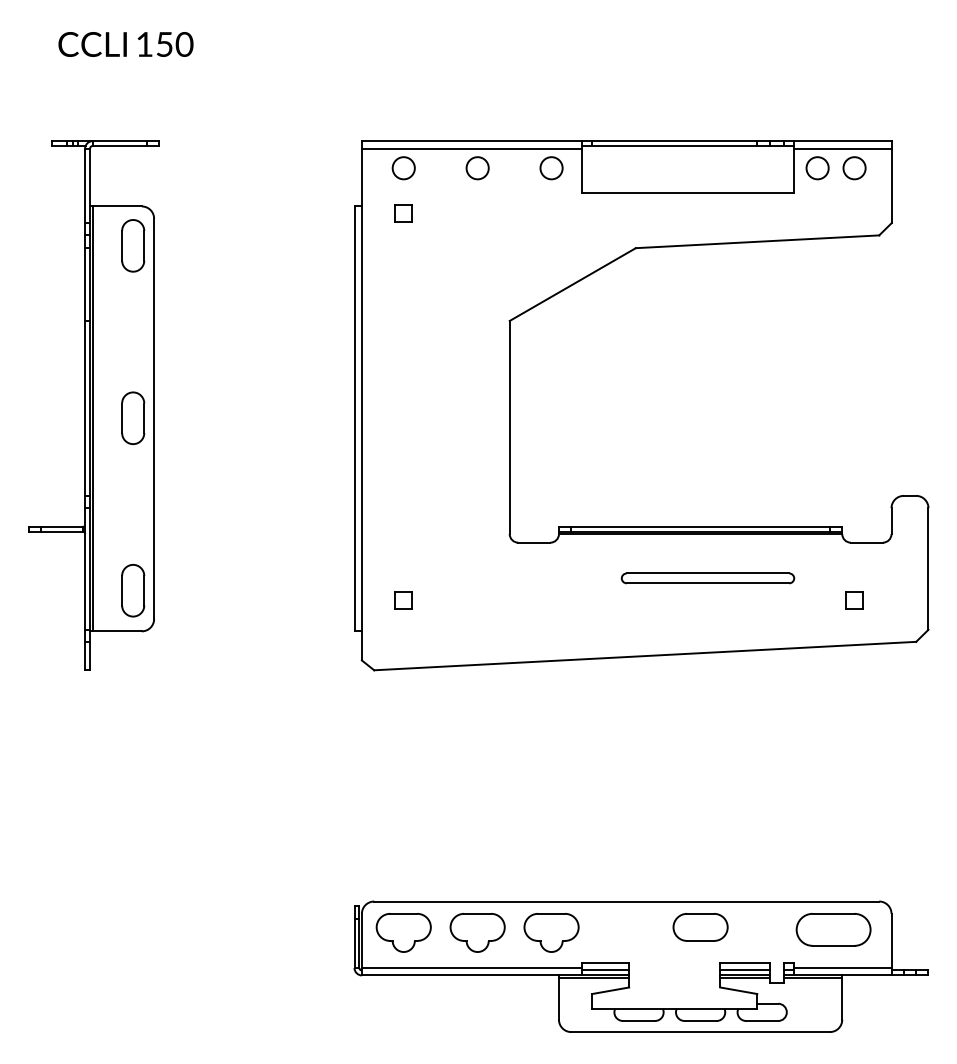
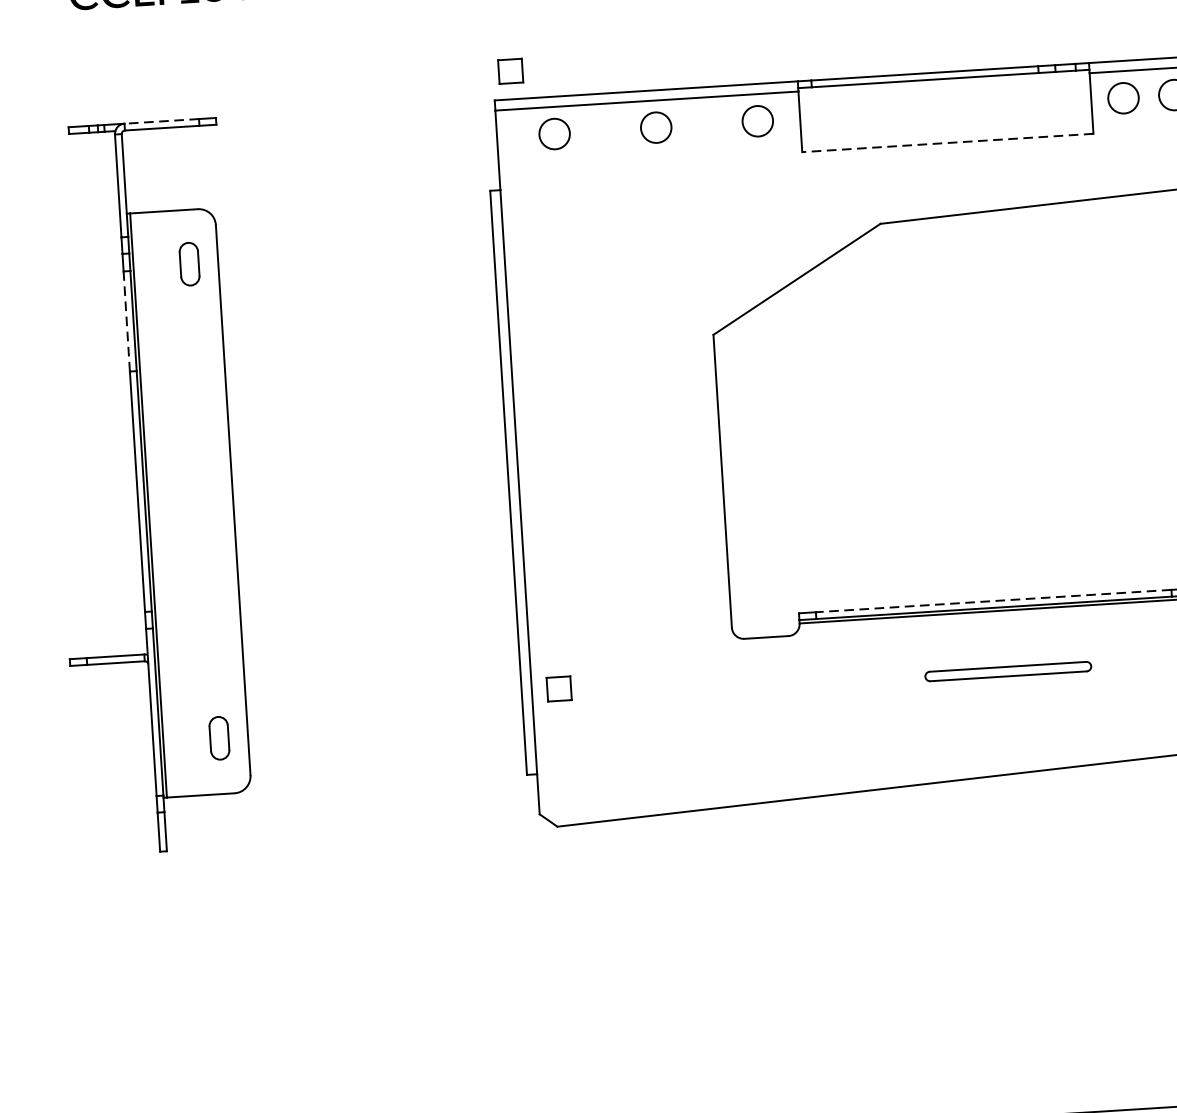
line: (119, 141) -> (161, 121), solid -> dashed
line: (688, 192) -> (948, 142), solid -> dashed
part: (403, 213) -> (510, 70), moved
part: (133, 245) -> (189, 263), size x0.6
line: (85, 284) -> (127, 321), solid -> dashed
part: (133, 417) -> (204, 500), removed
line: (700, 526) -> (993, 600), solid -> dashed
part: (707, 578) -> (1007, 671), size x0.7
part: (133, 590) -> (219, 737), size x0.6
part: (403, 600) -> (558, 688), moved

